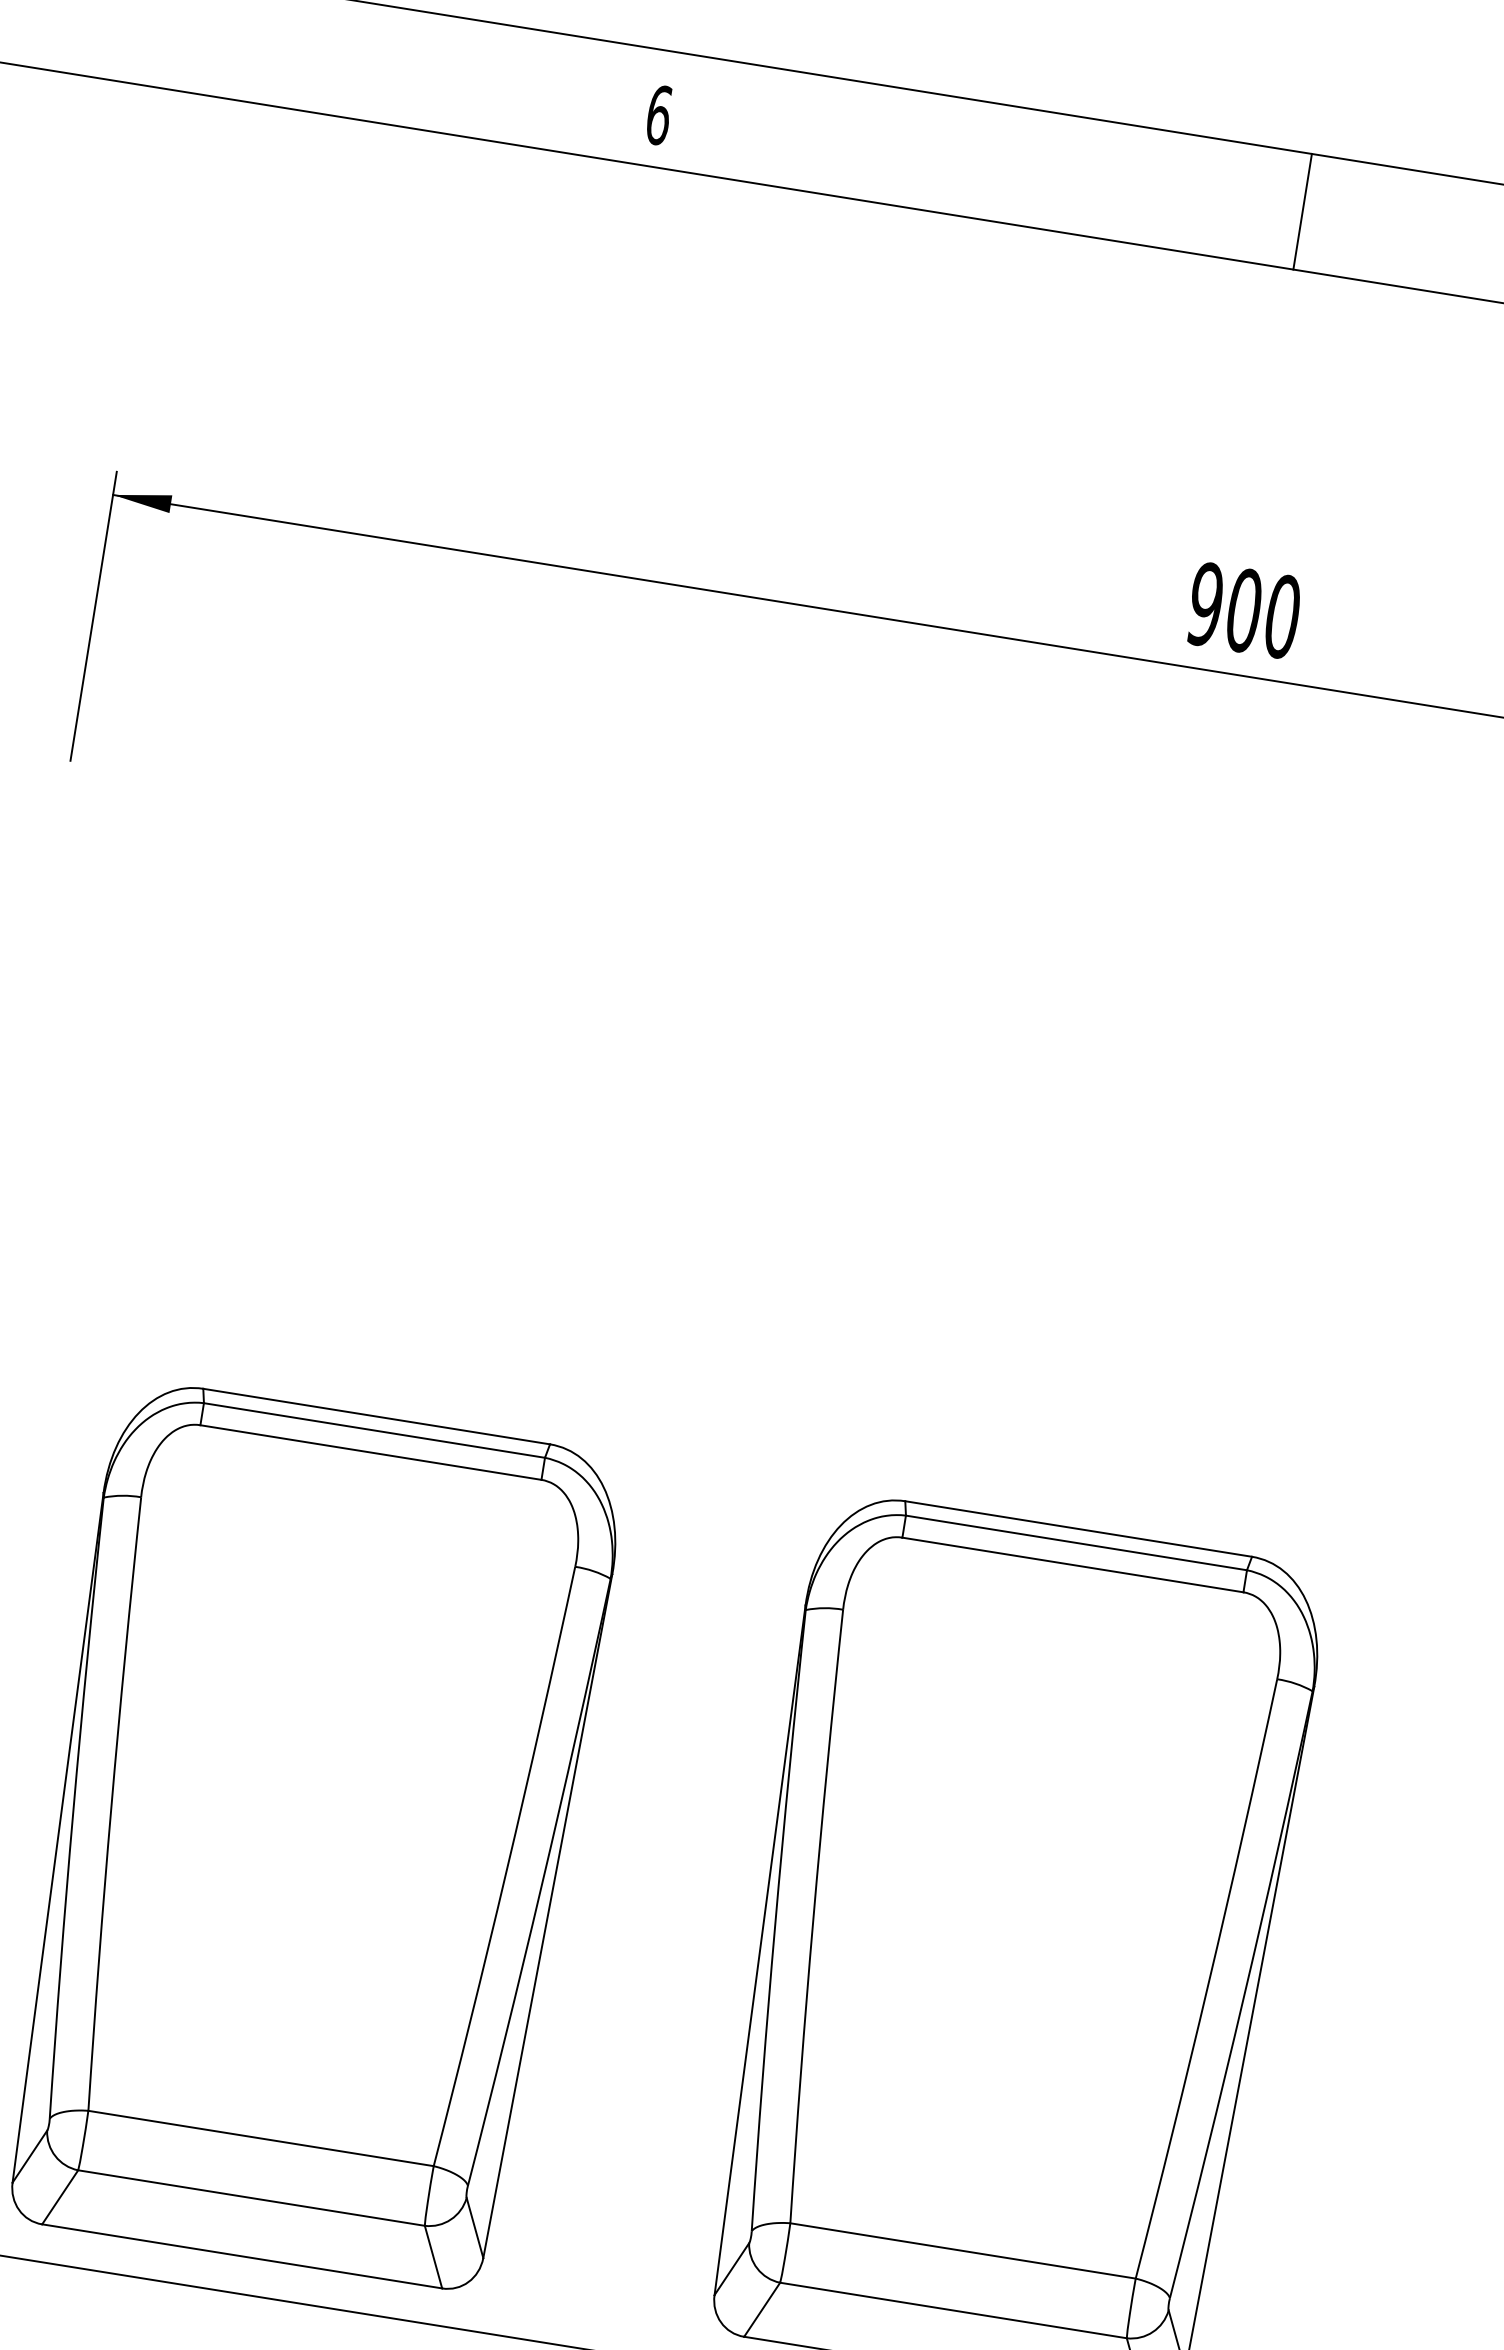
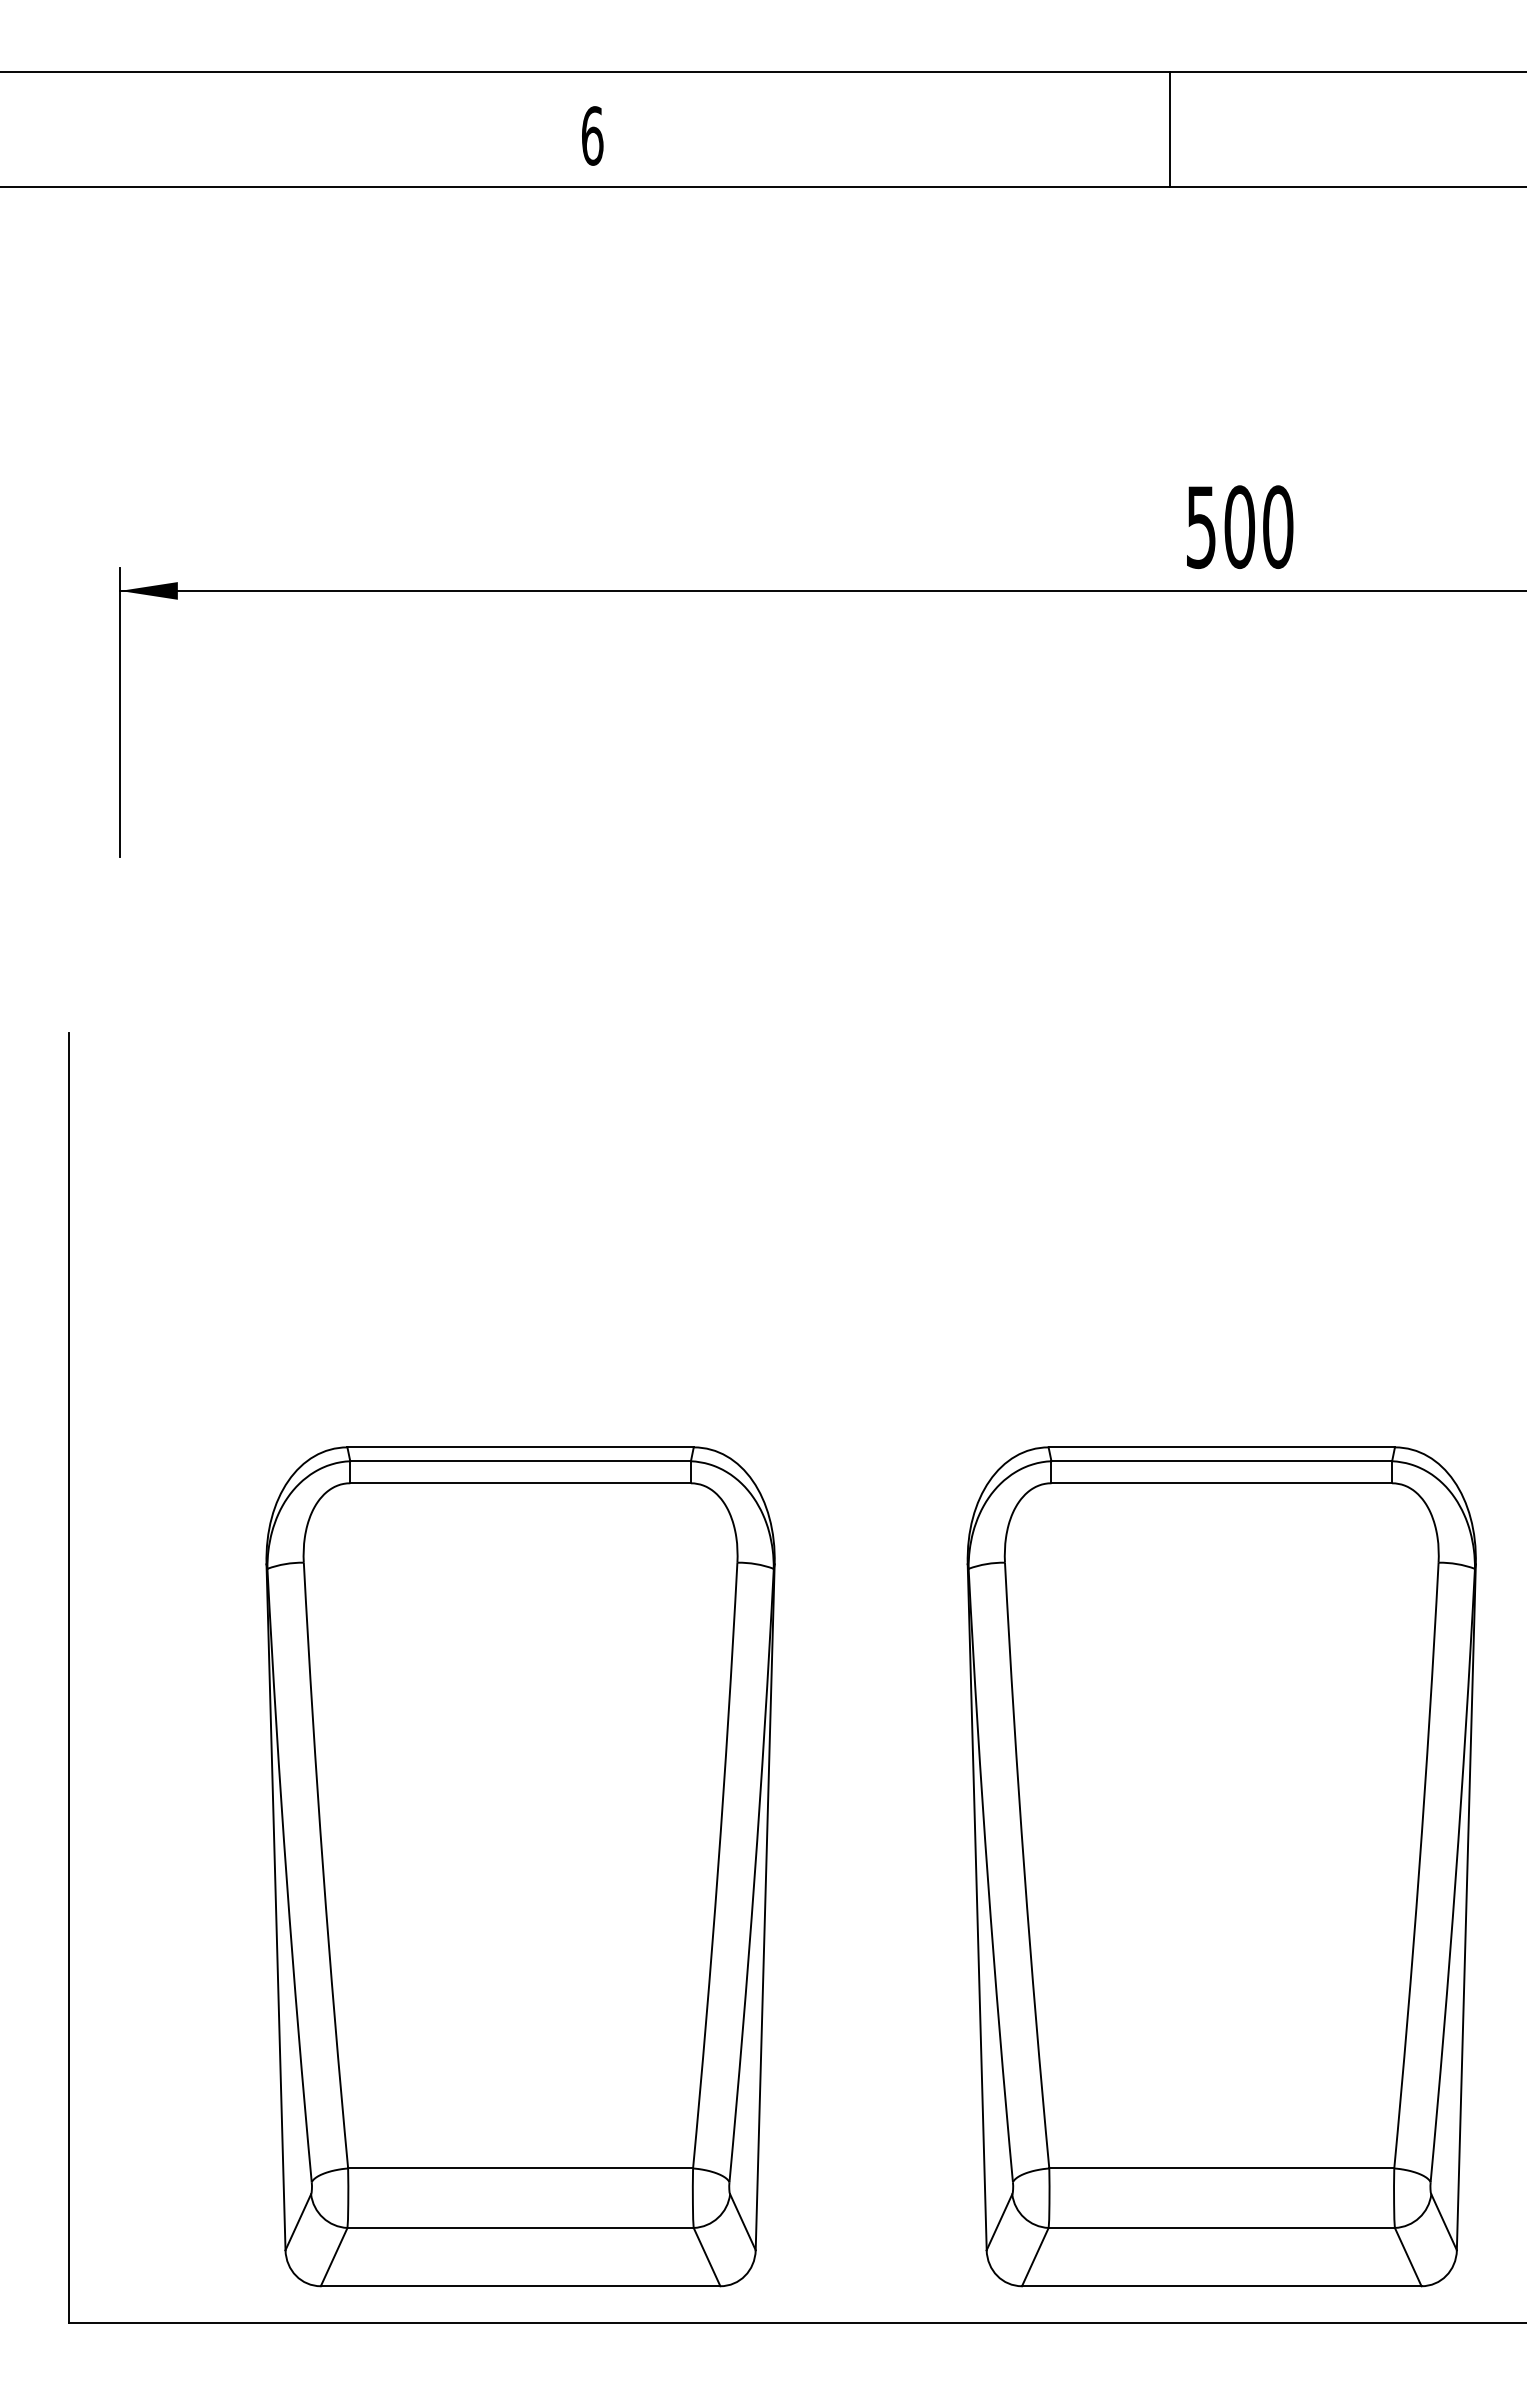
line: (1302, 211) -> (1170, 129), moved
text: (1206, 603) -> (1201, 526), 900 -> 500

